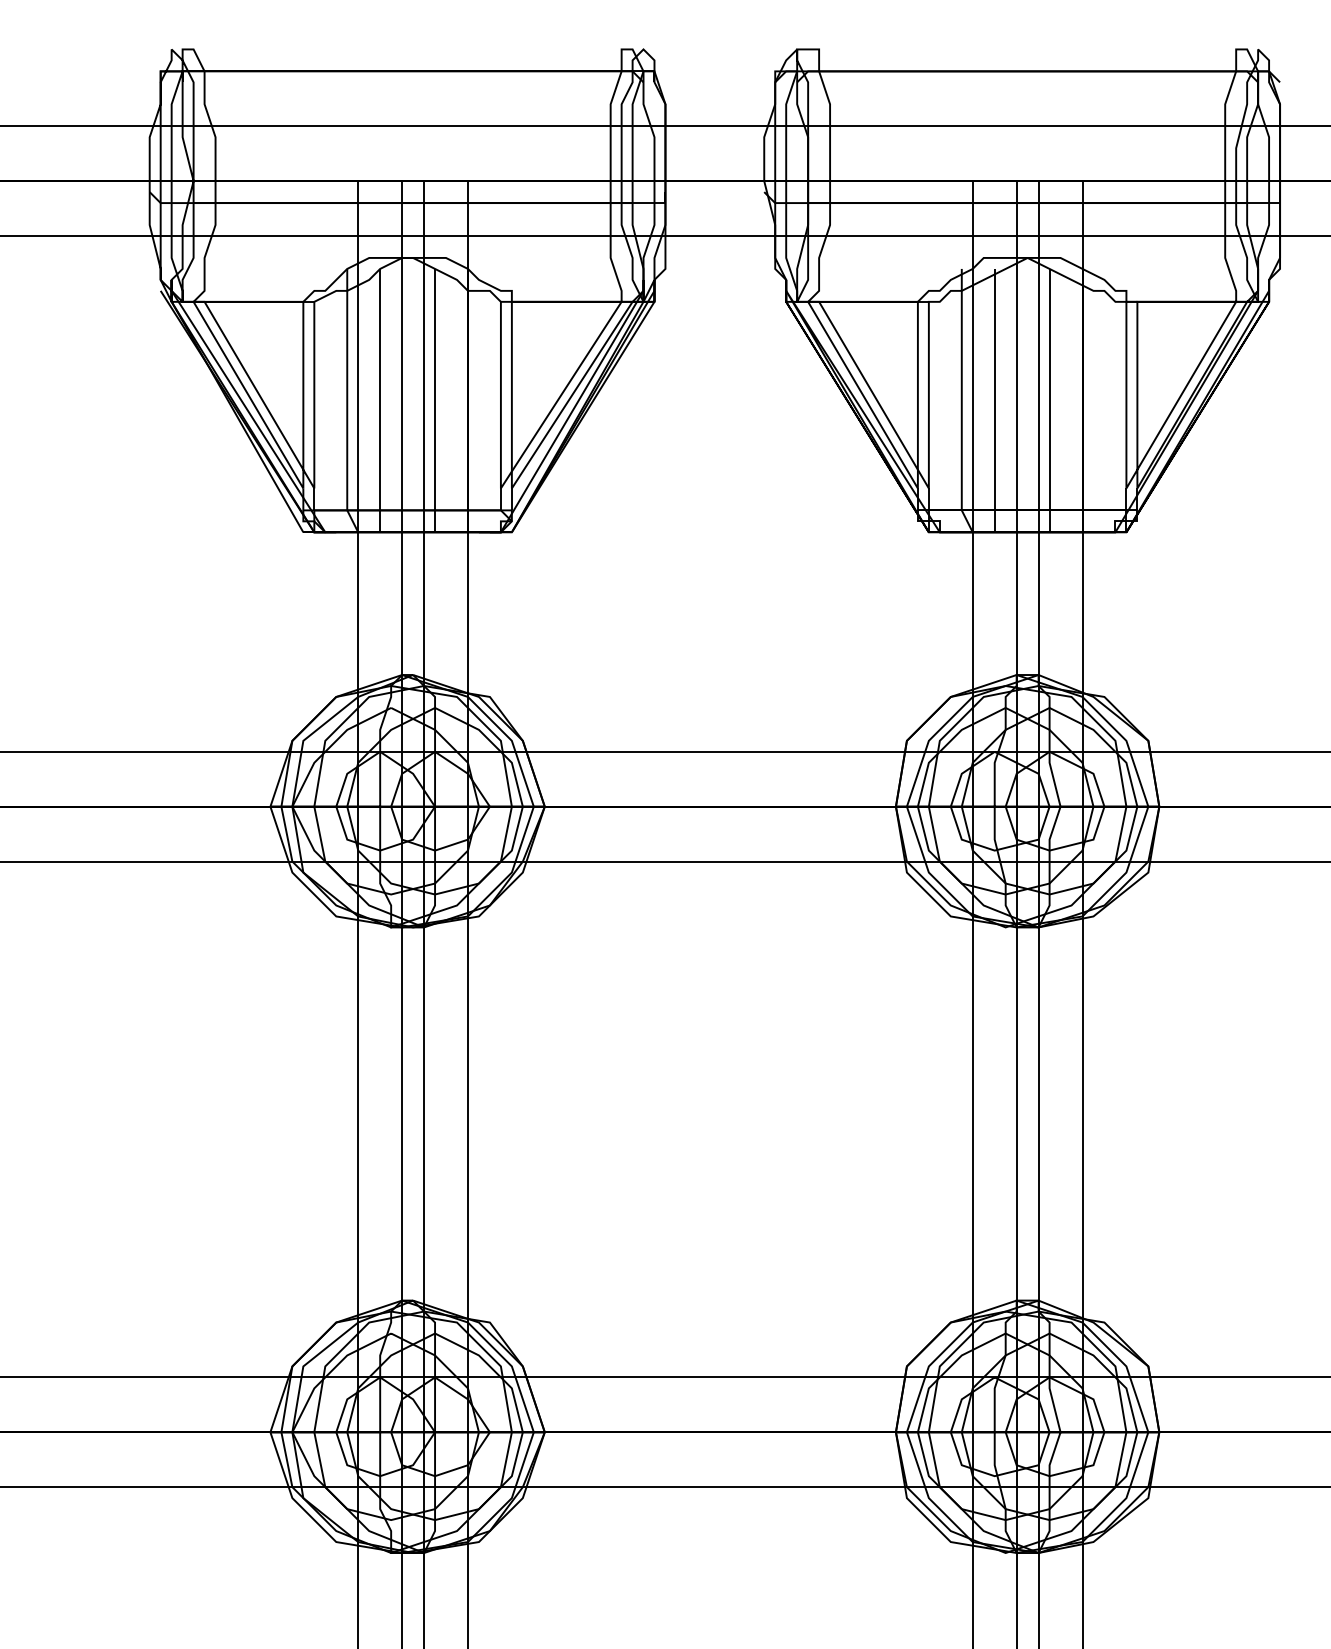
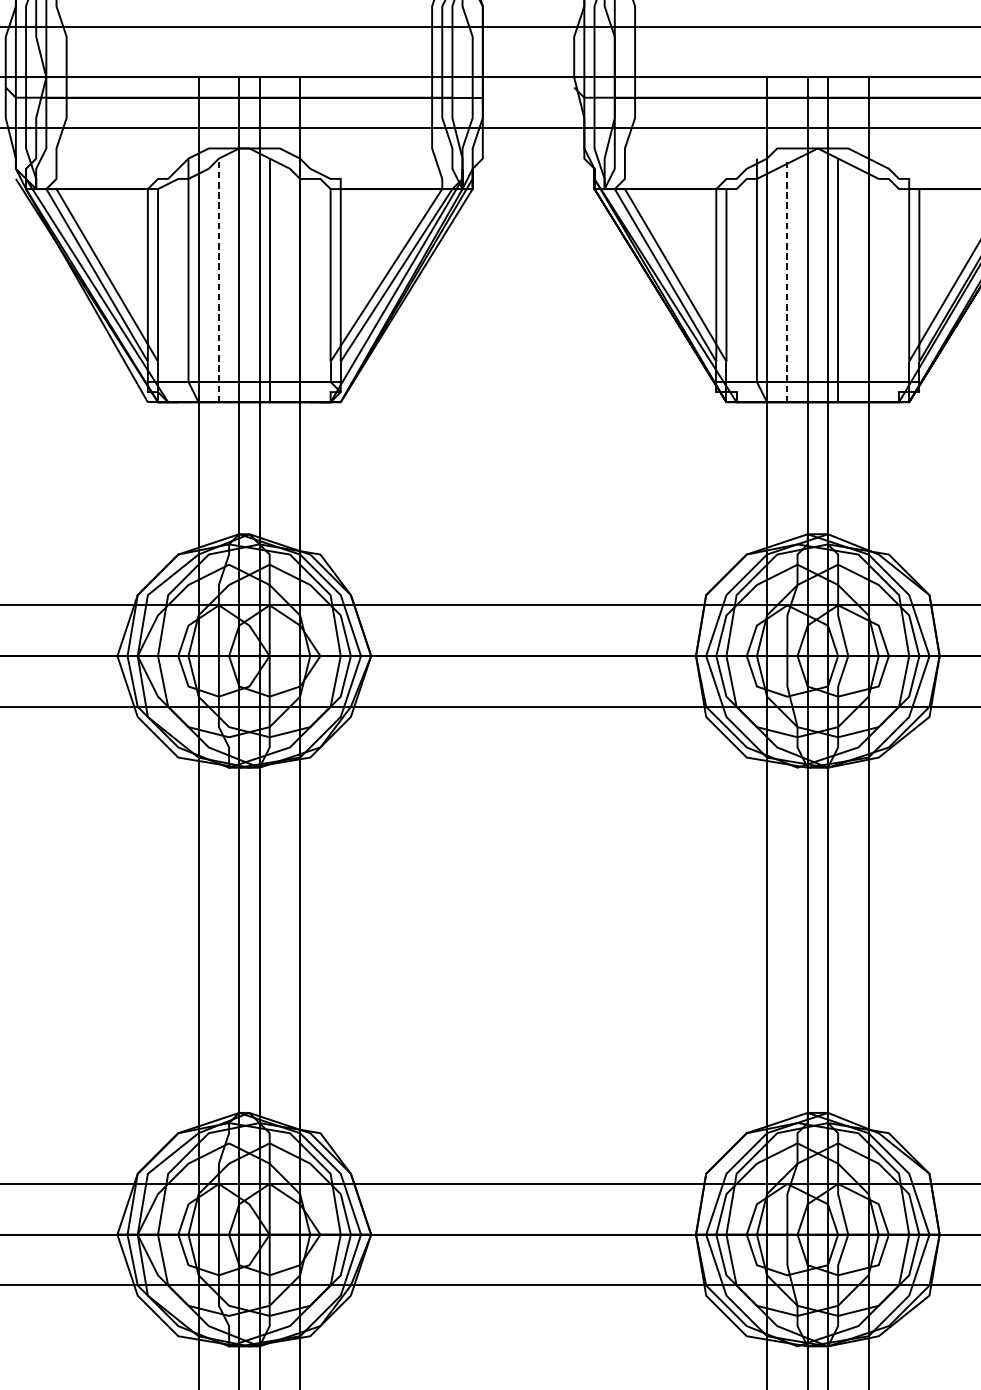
line: (380, 406) -> (219, 285), solid -> dashed
line: (994, 406) -> (787, 285), solid -> dashed

